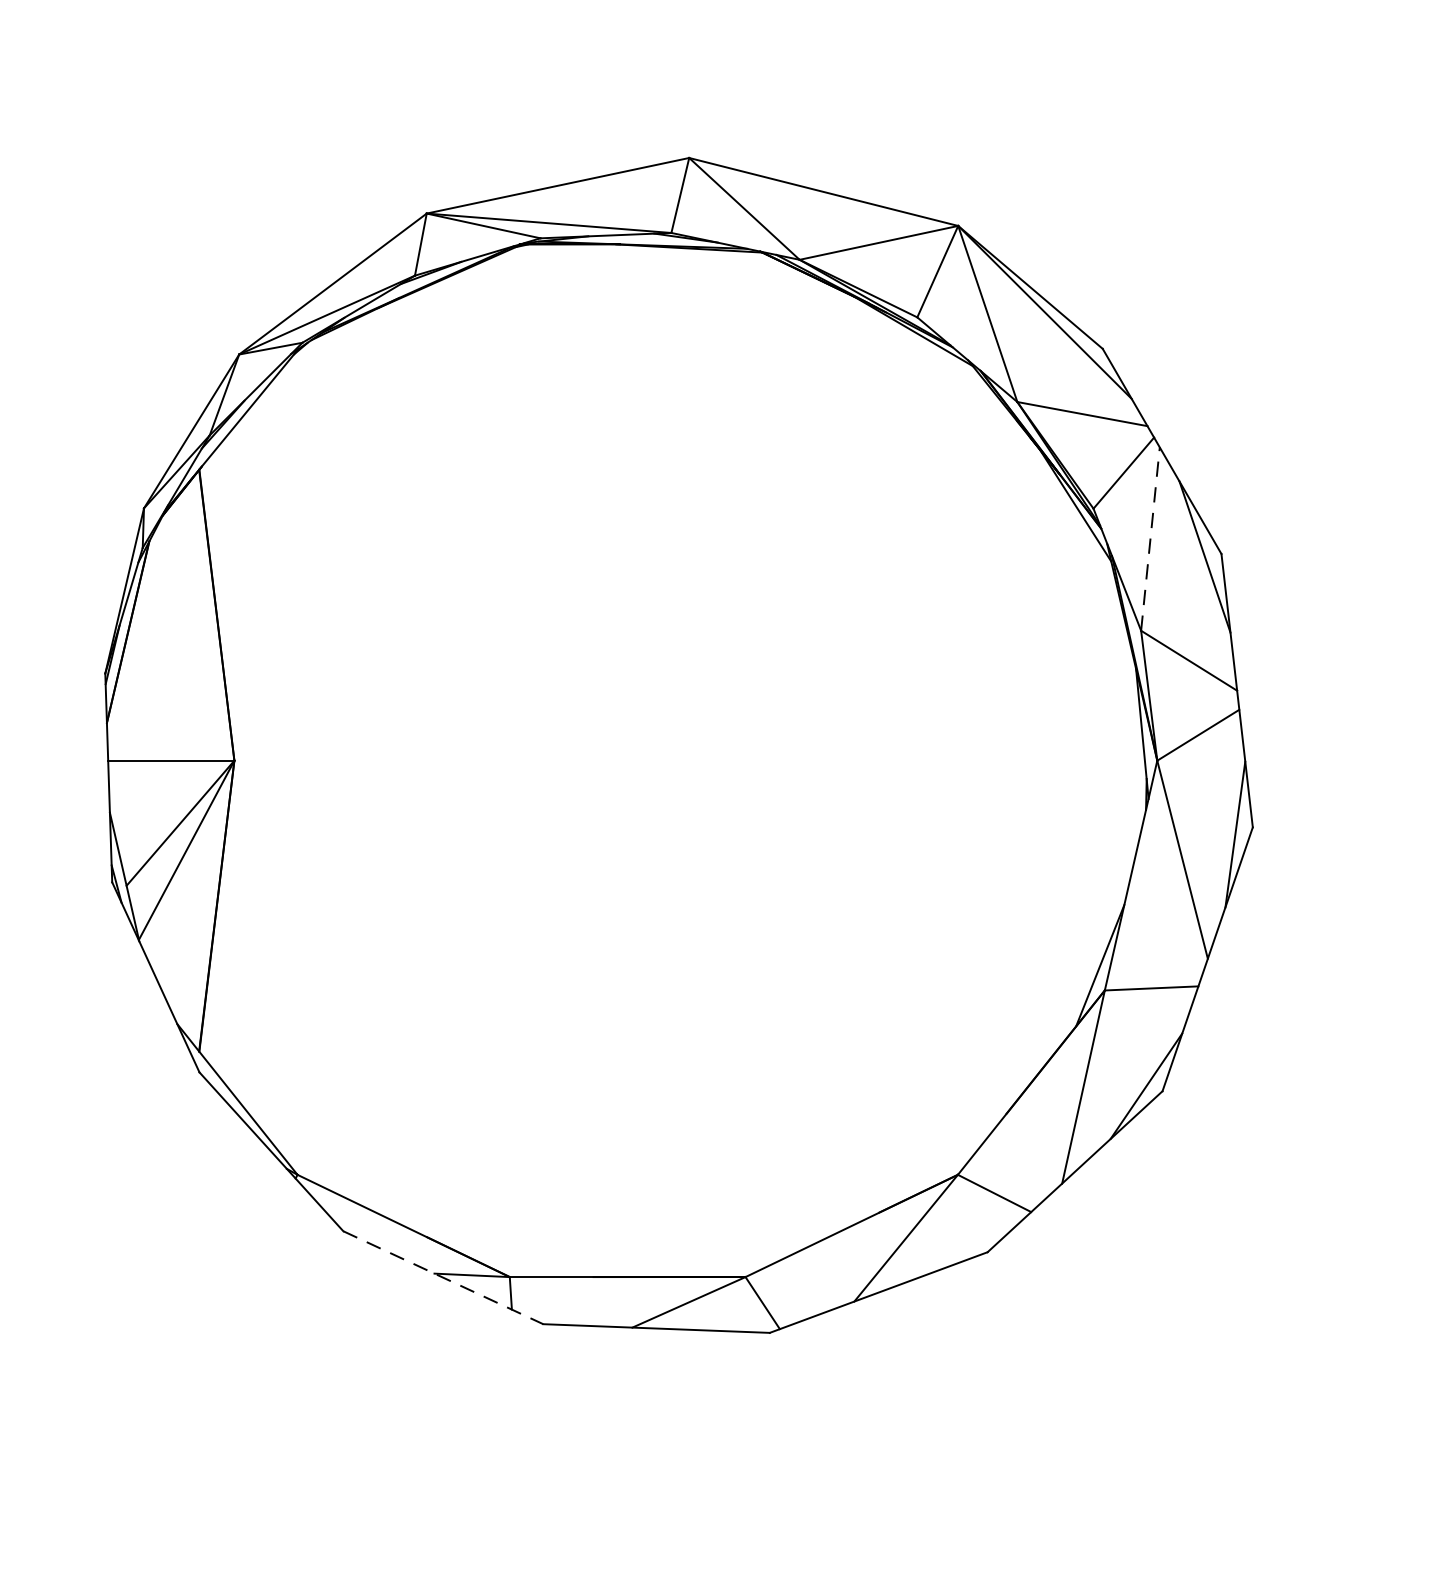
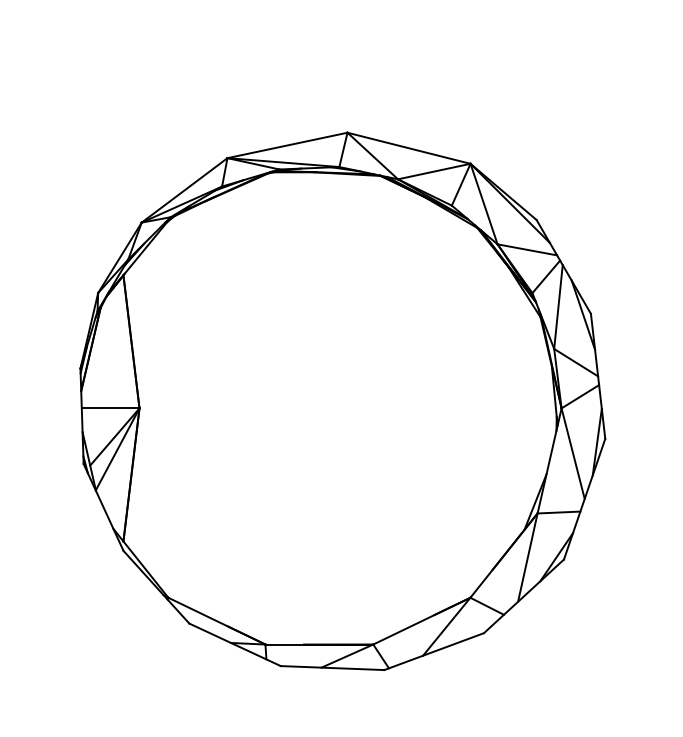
line: (1150, 537) -> (558, 306), dashed -> solid
line: (444, 1279) -> (235, 645), dashed -> solid

